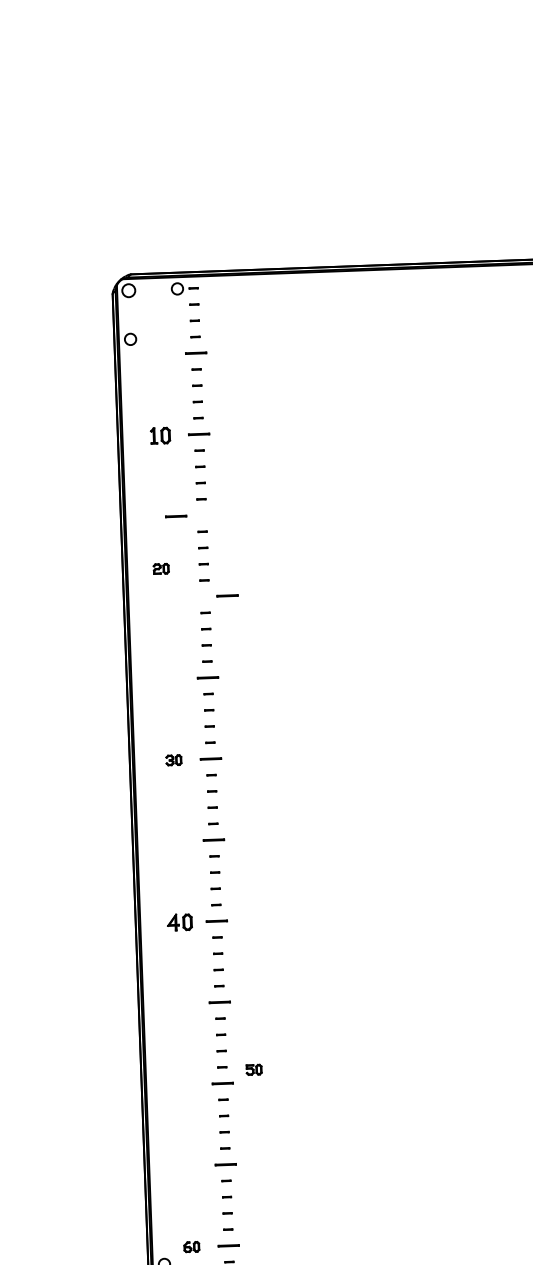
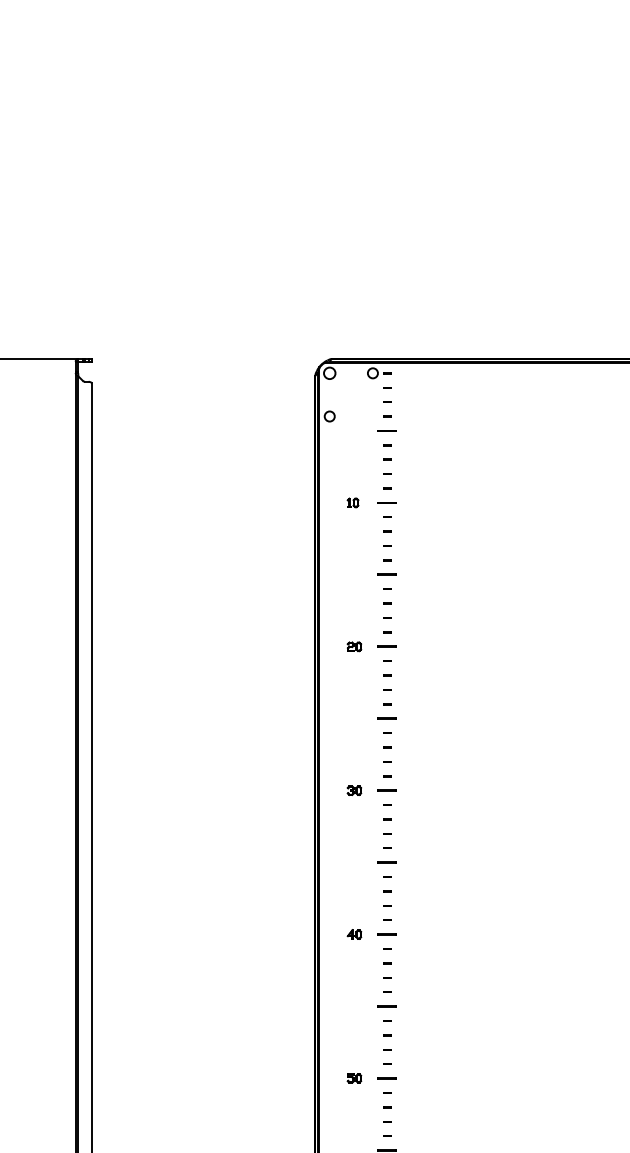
part: (159, 435) -> (352, 502), size x0.62
line: (175, 516) -> (386, 574), moved
part: (161, 568) -> (354, 646), moved
line: (226, 595) -> (386, 646), moved
part: (179, 922) -> (354, 934), size x0.62
part: (254, 1069) -> (354, 1078), moved

